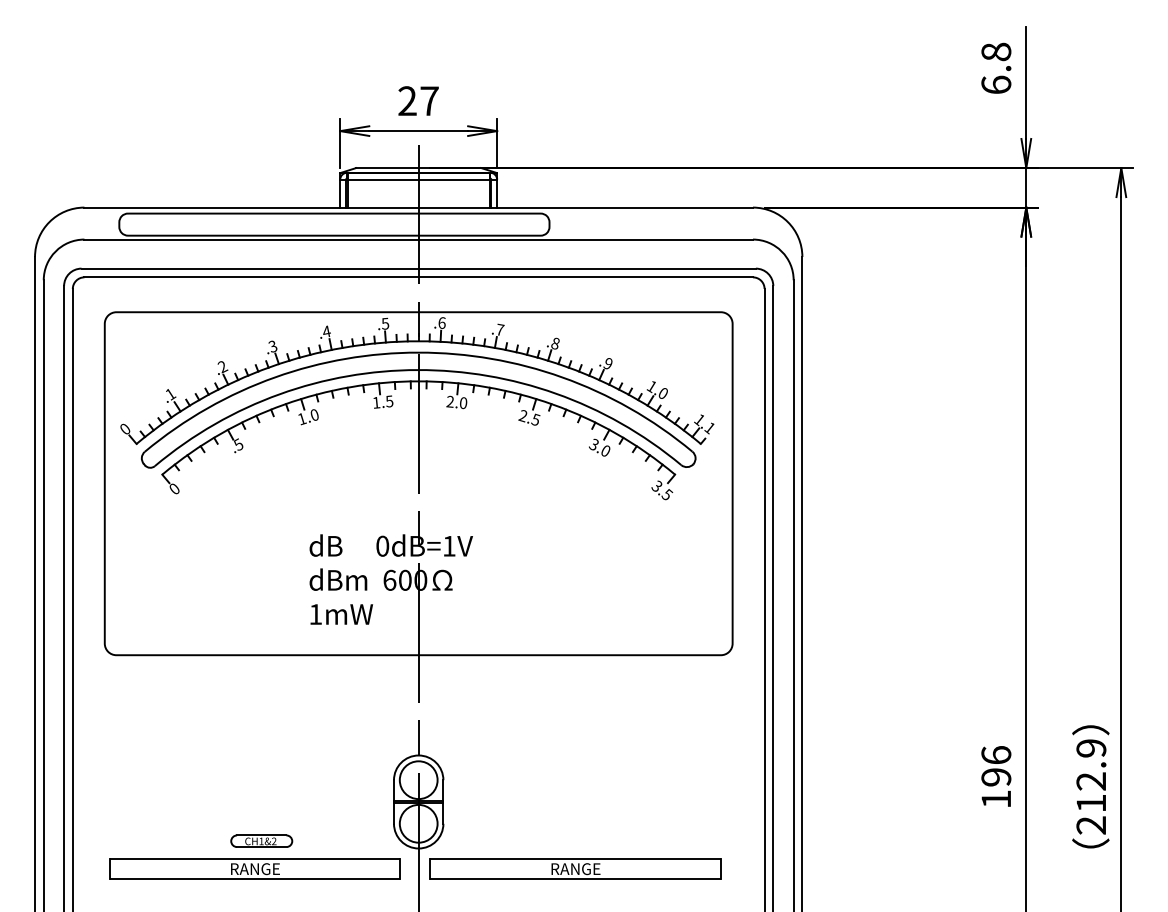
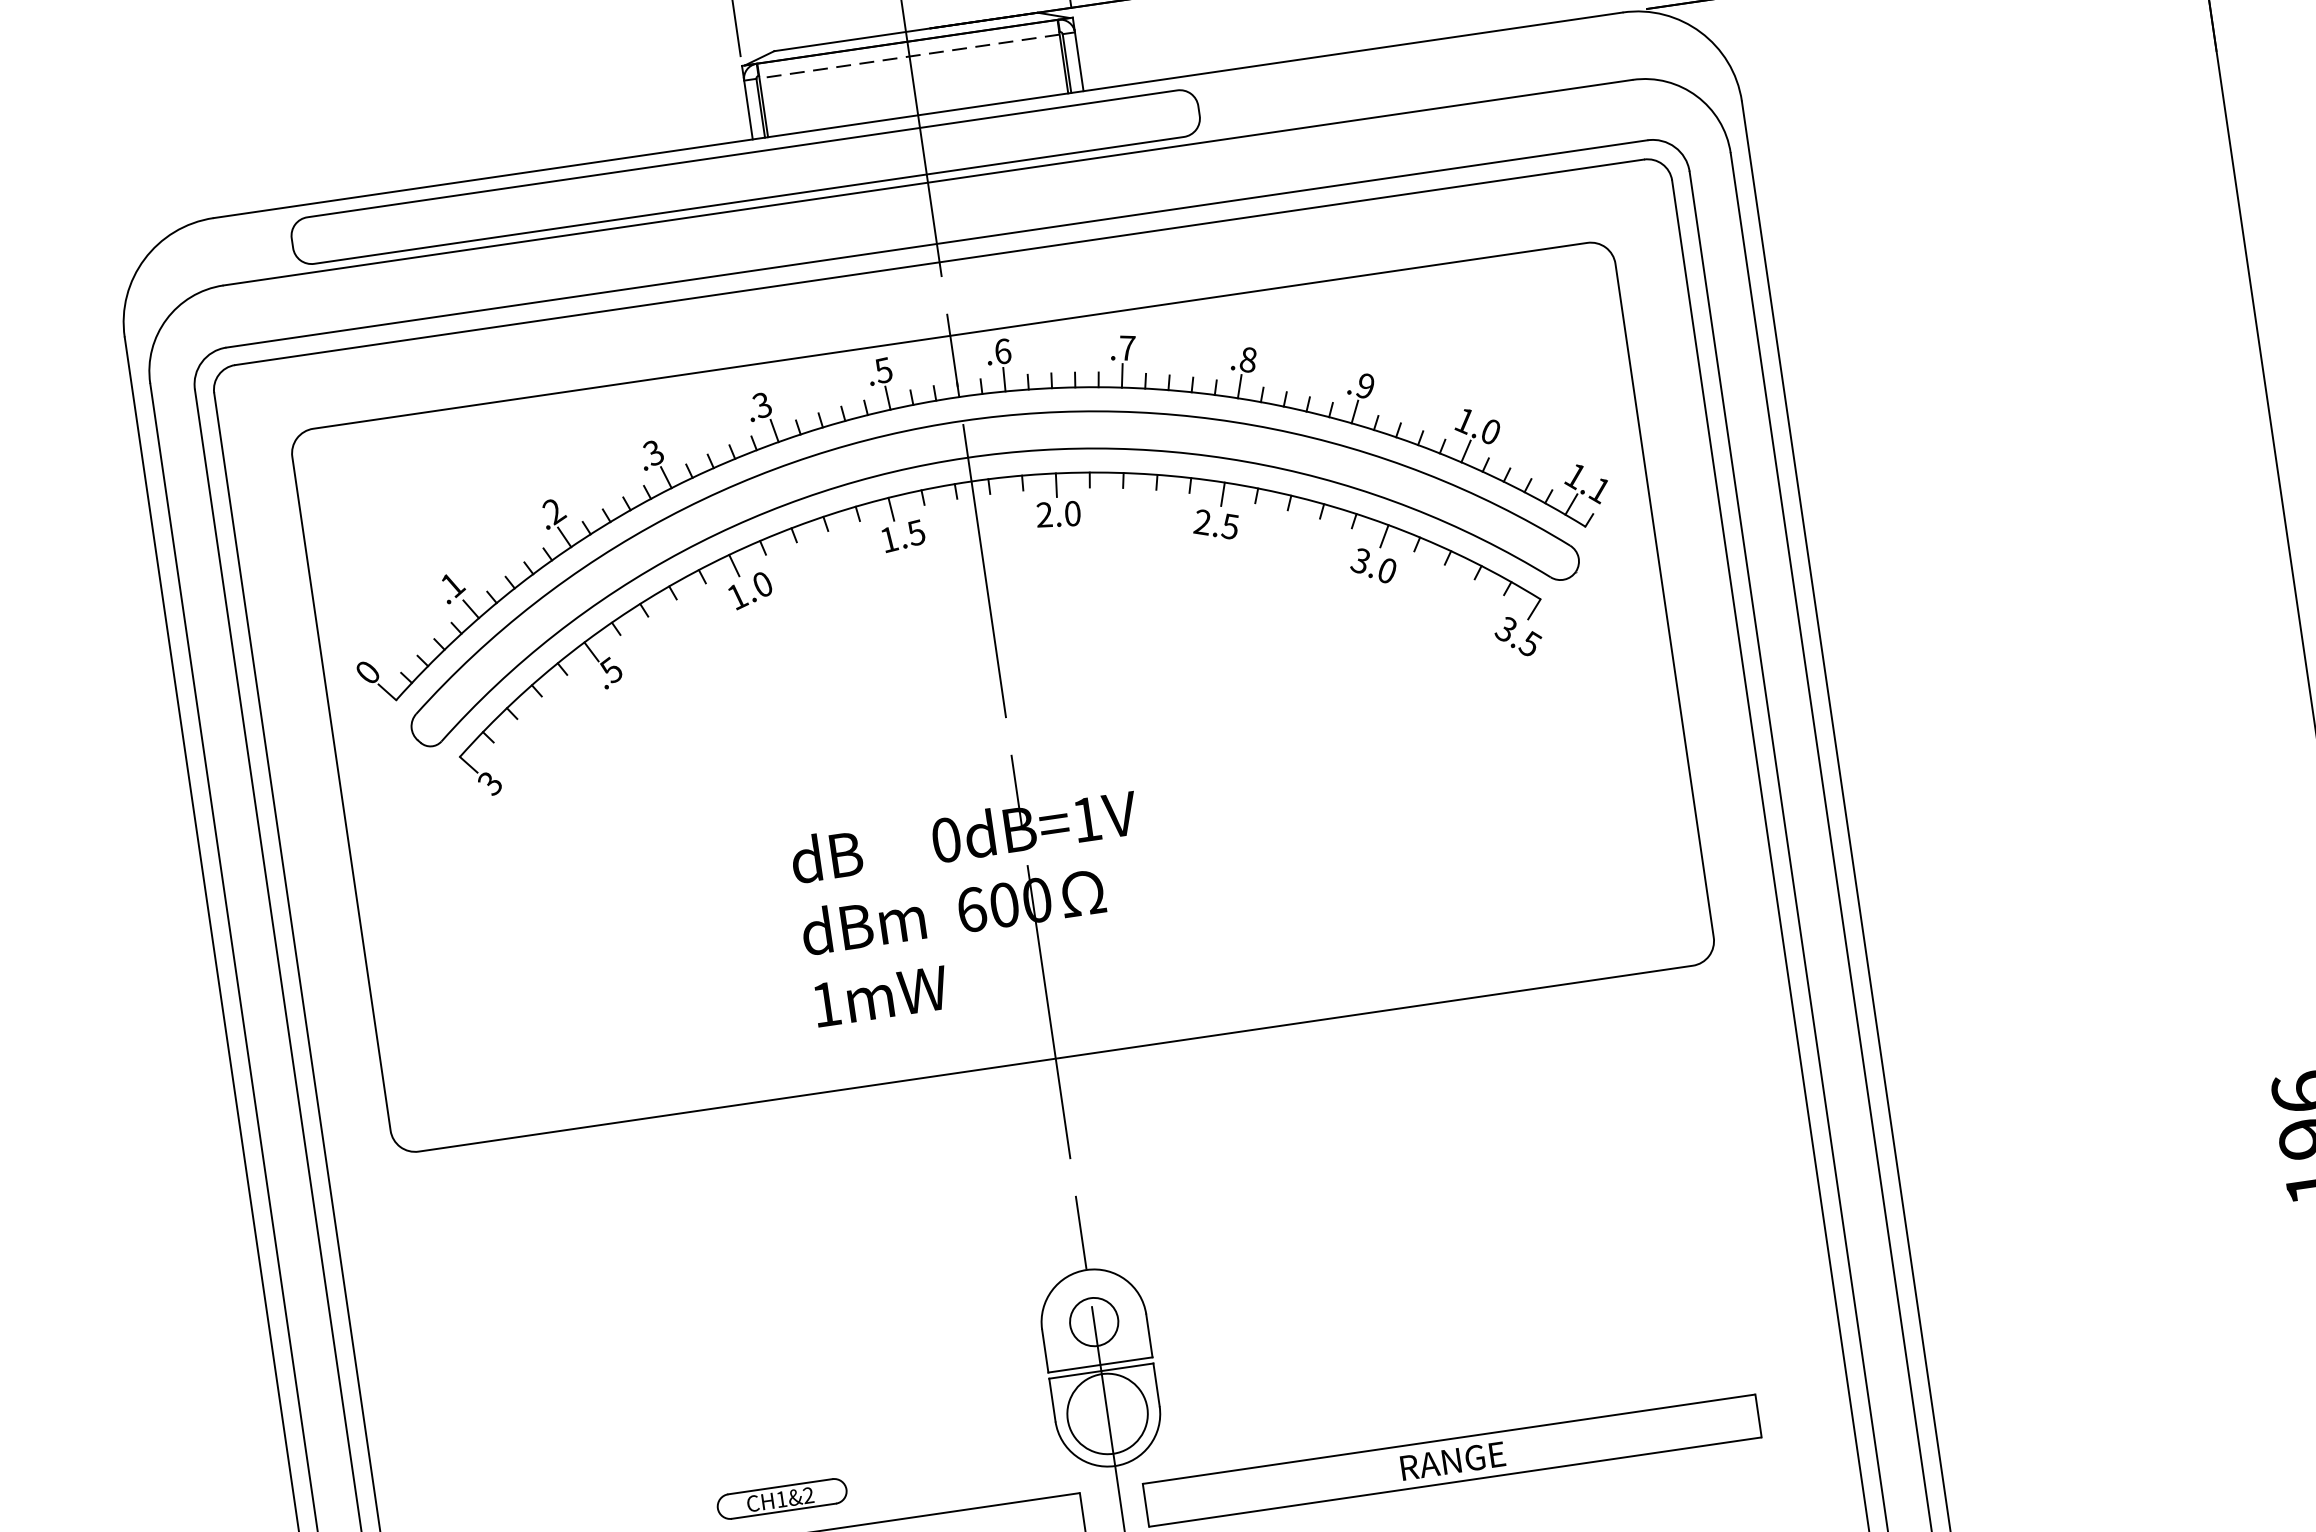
line: (418, 179) -> (909, 56), solid -> dashed
text: (326, 331) -> (761, 404), .4 -> .3
text: (174, 488) -> (489, 782), 0 -> 3
circle: (418, 780) -> (1093, 1322), size x0.6

